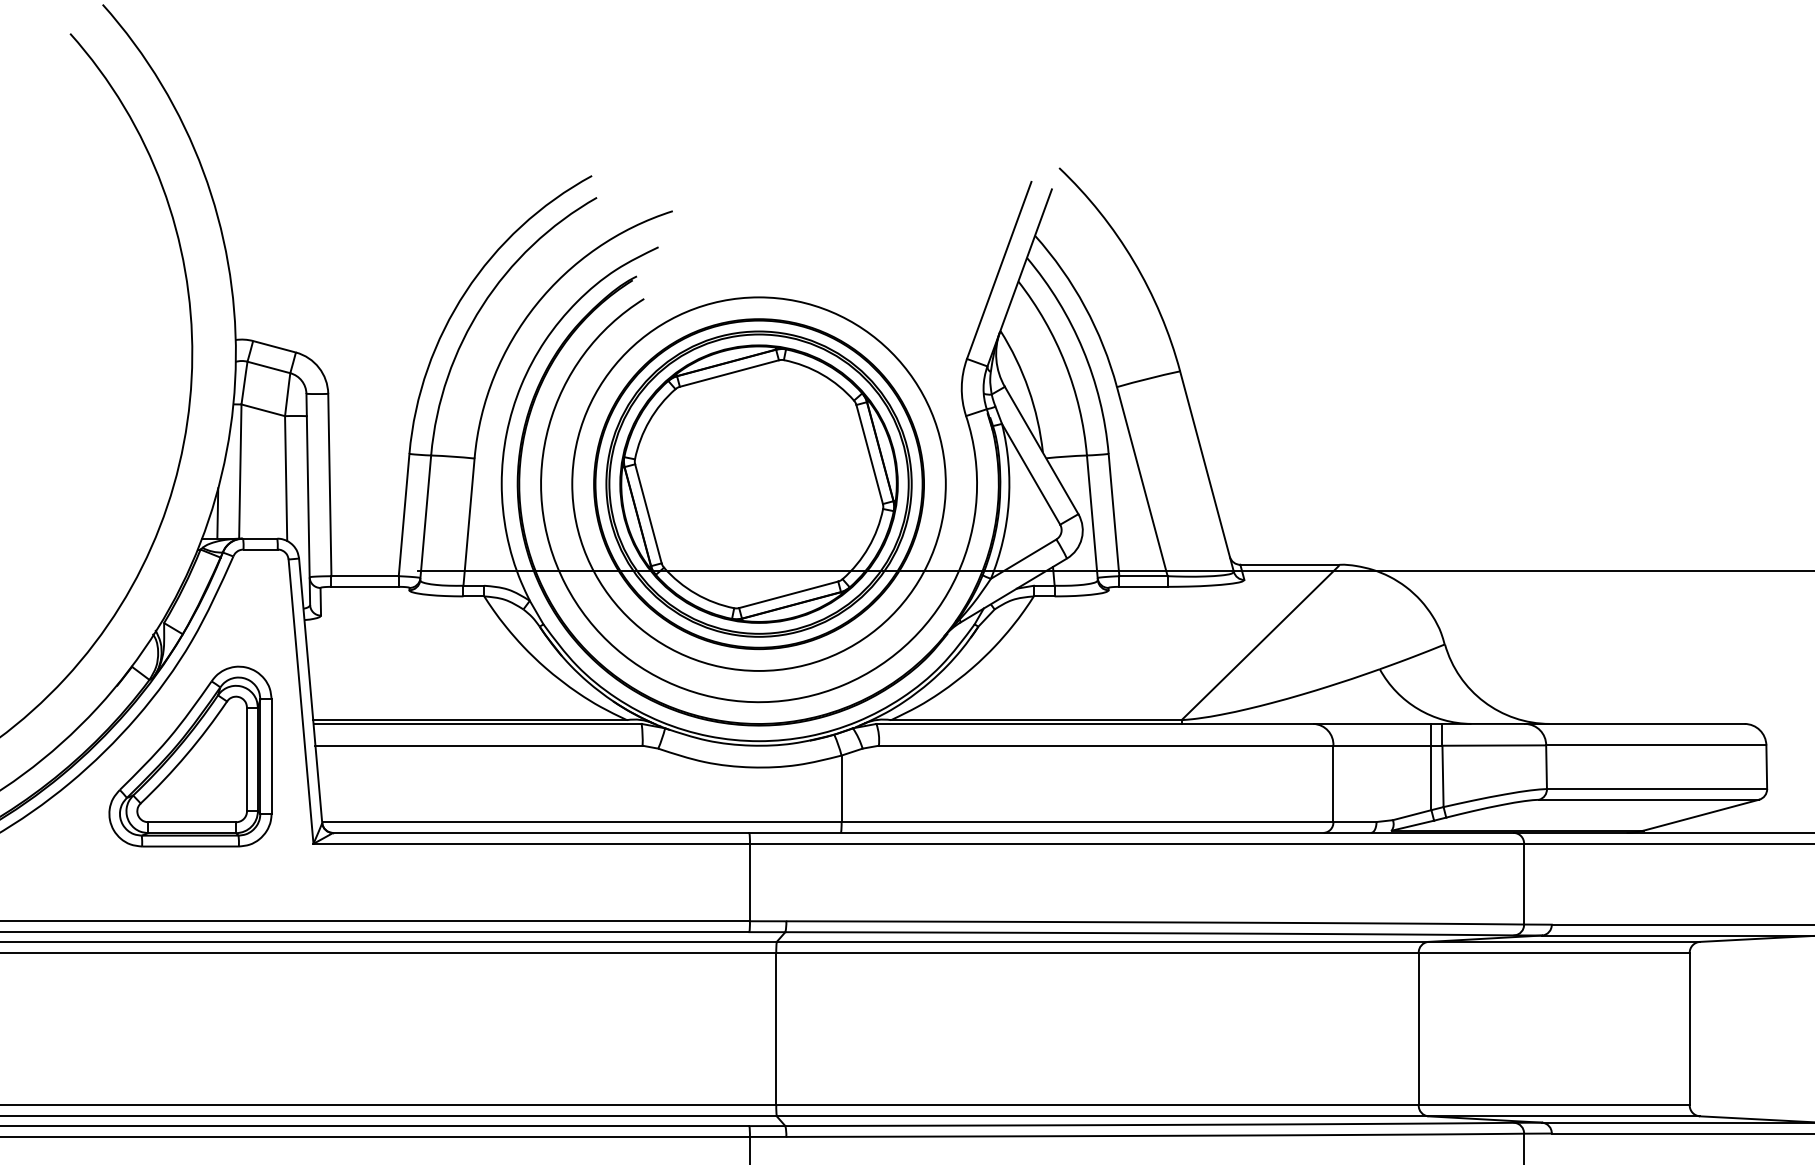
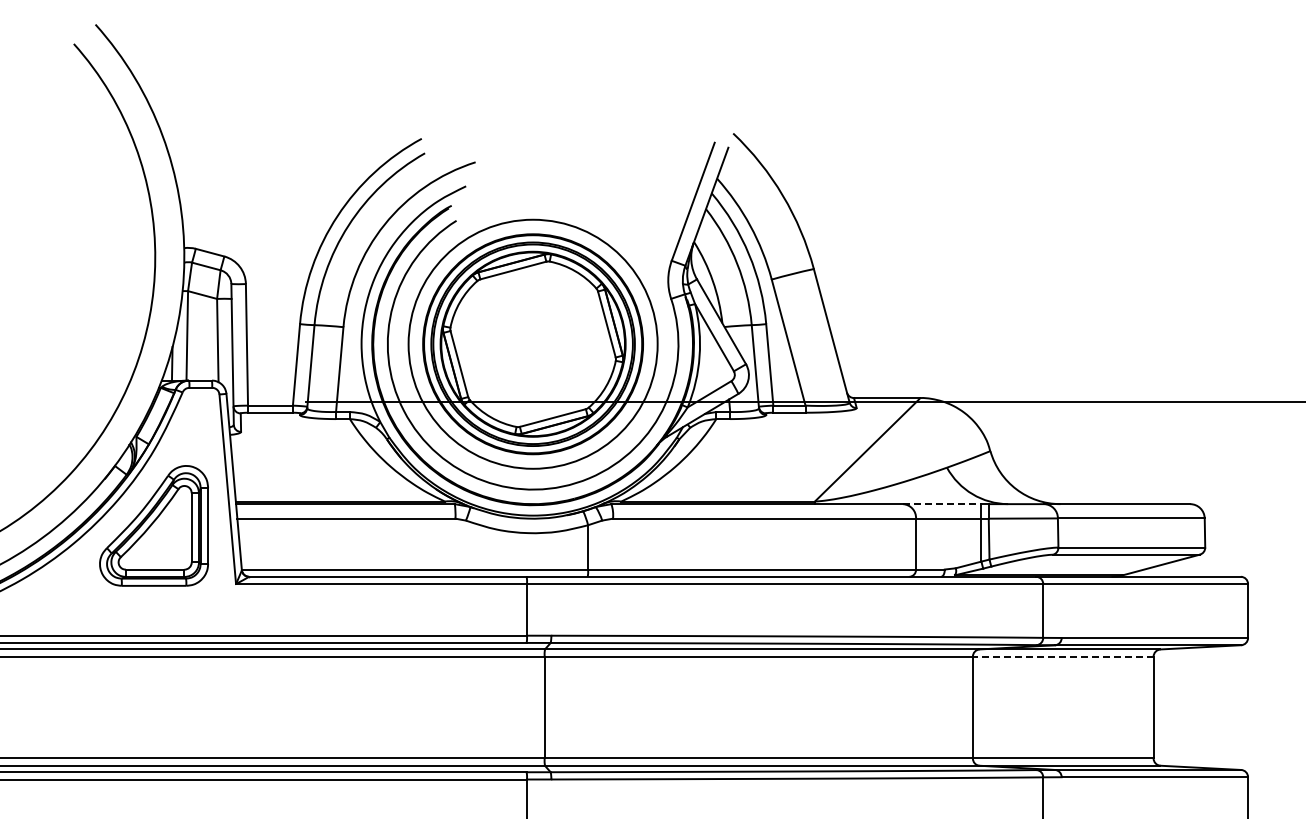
line: (1373, 724) -> (942, 504), solid -> dashed
line: (1553, 952) -> (1062, 656), solid -> dashed

